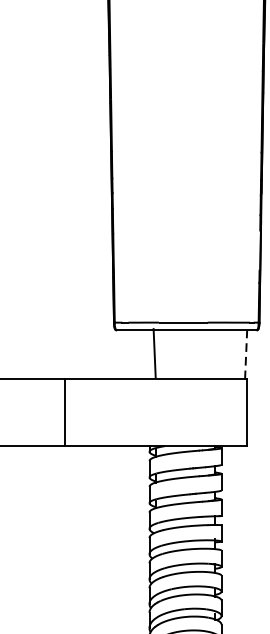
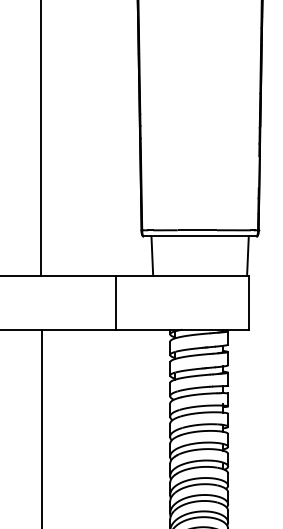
line: (154, 352) -> (152, 255), moved
line: (245, 355) -> (247, 256), dashed -> solid
line: (65, 412) -> (116, 302), moved

